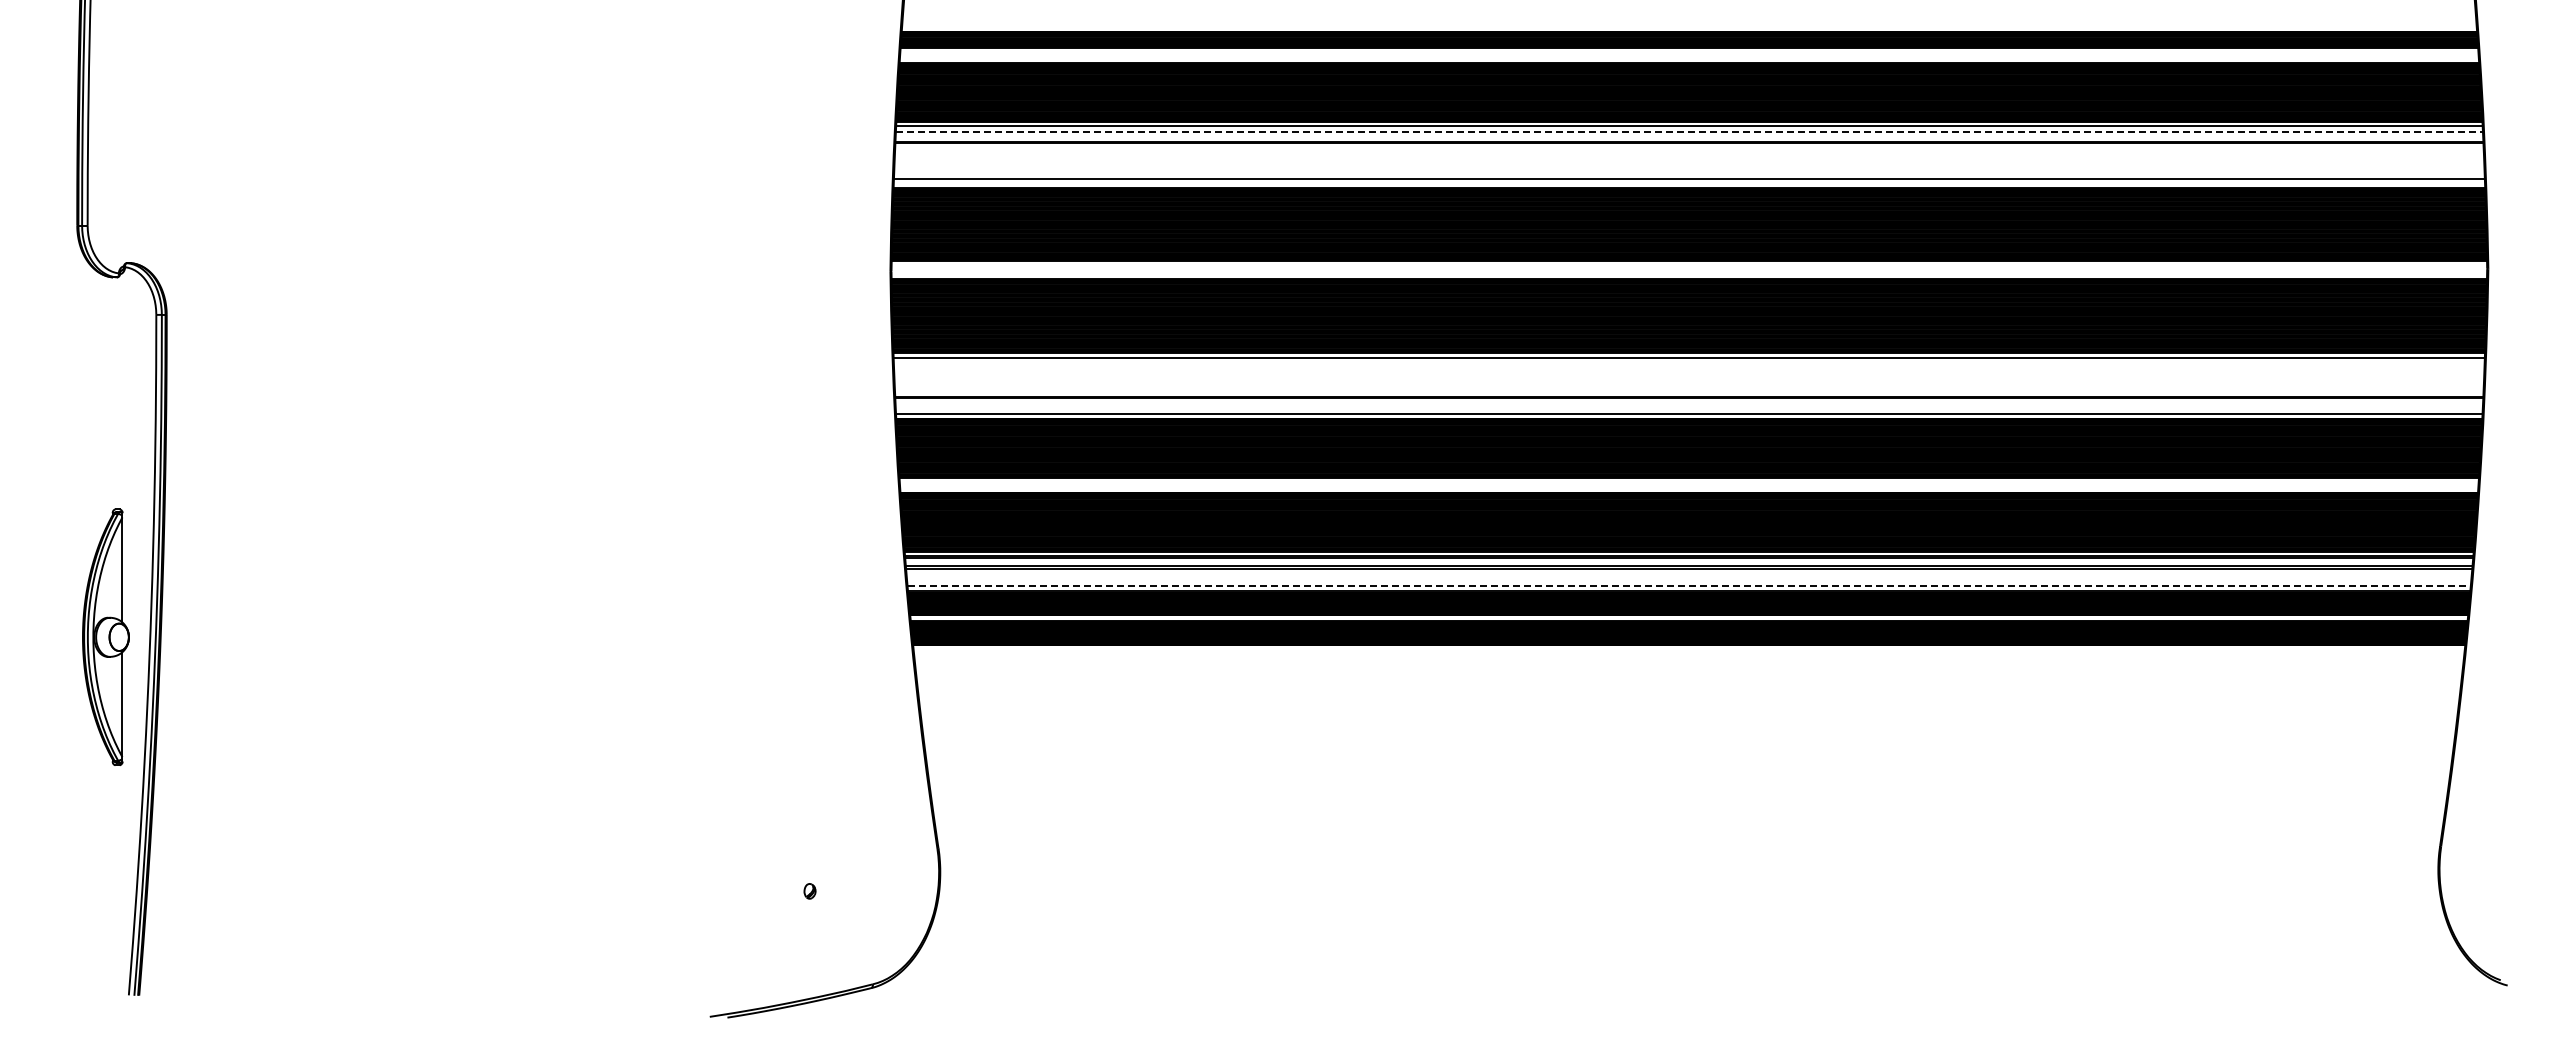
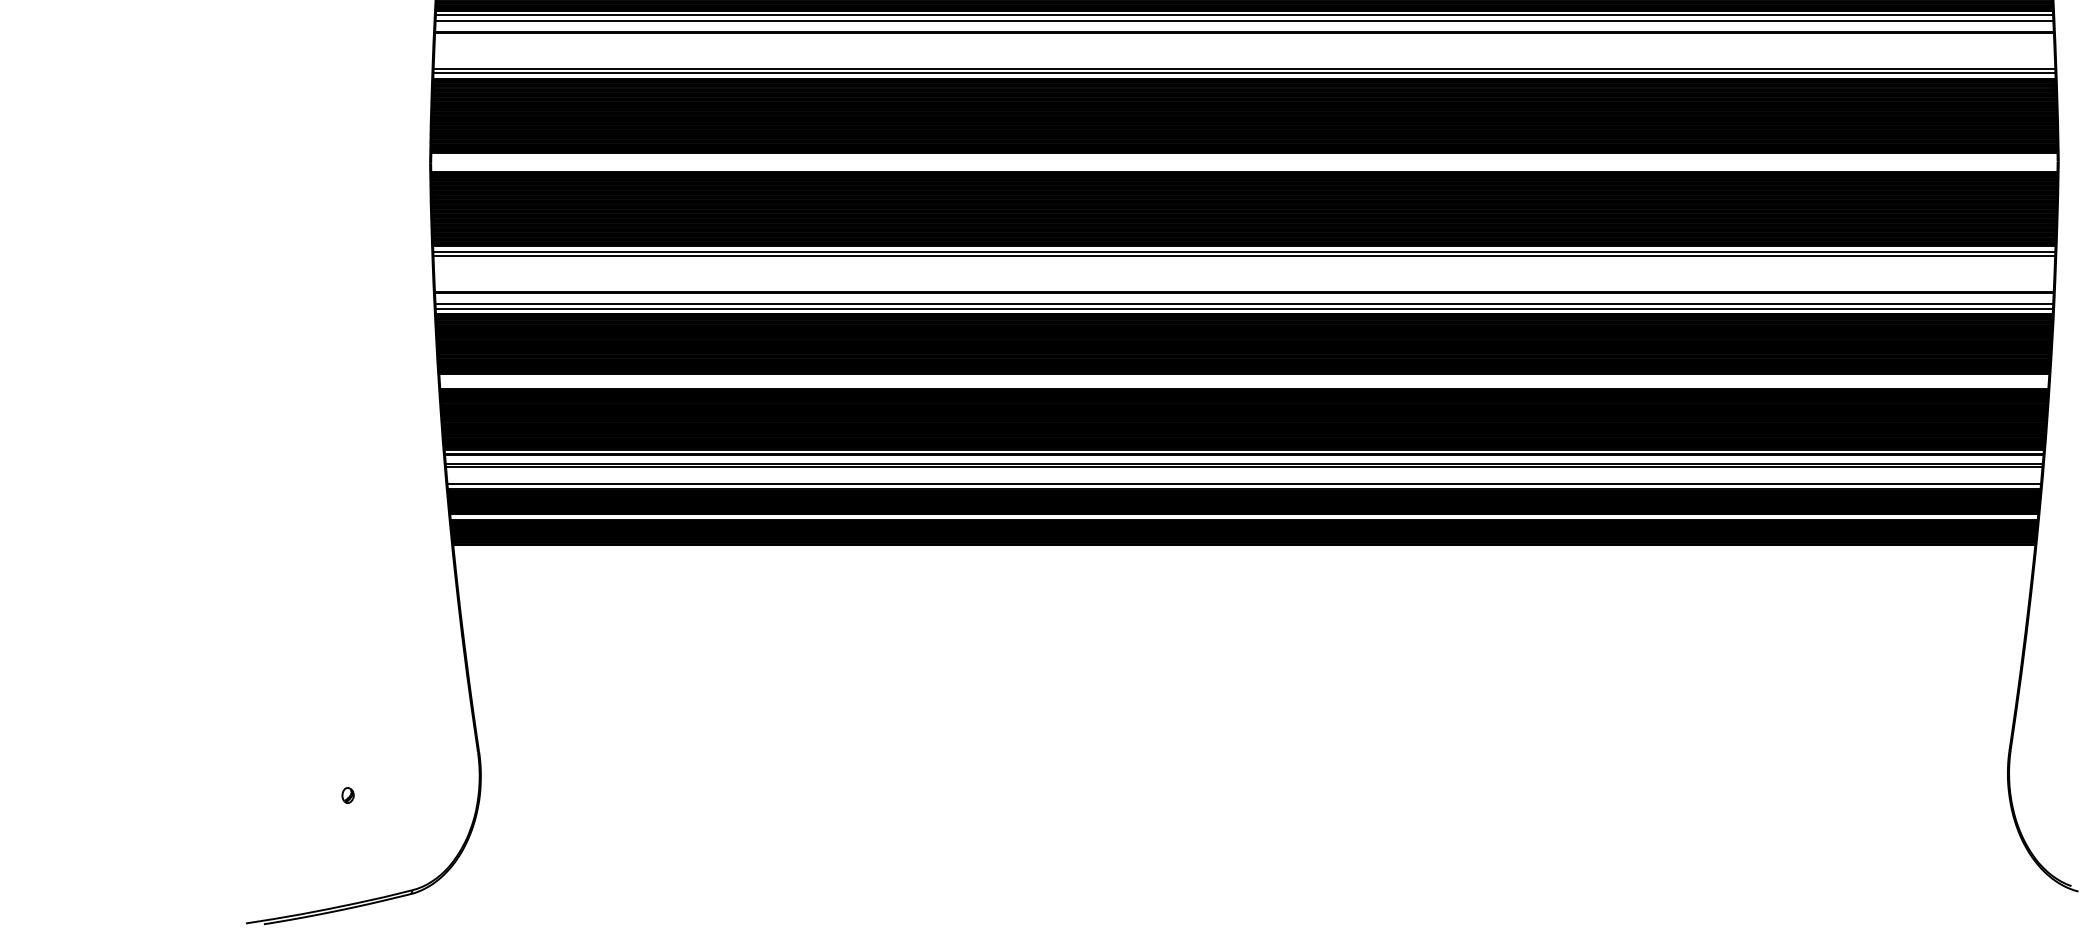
line: (1689, 131) -> (1244, 21), dashed -> solid
line: (1688, 182) -> (1243, 72), added
line: (1688, 361) -> (1243, 255), added
line: (1688, 408) -> (1243, 303), added
line: (1689, 586) -> (1244, 484), dashed -> solid

